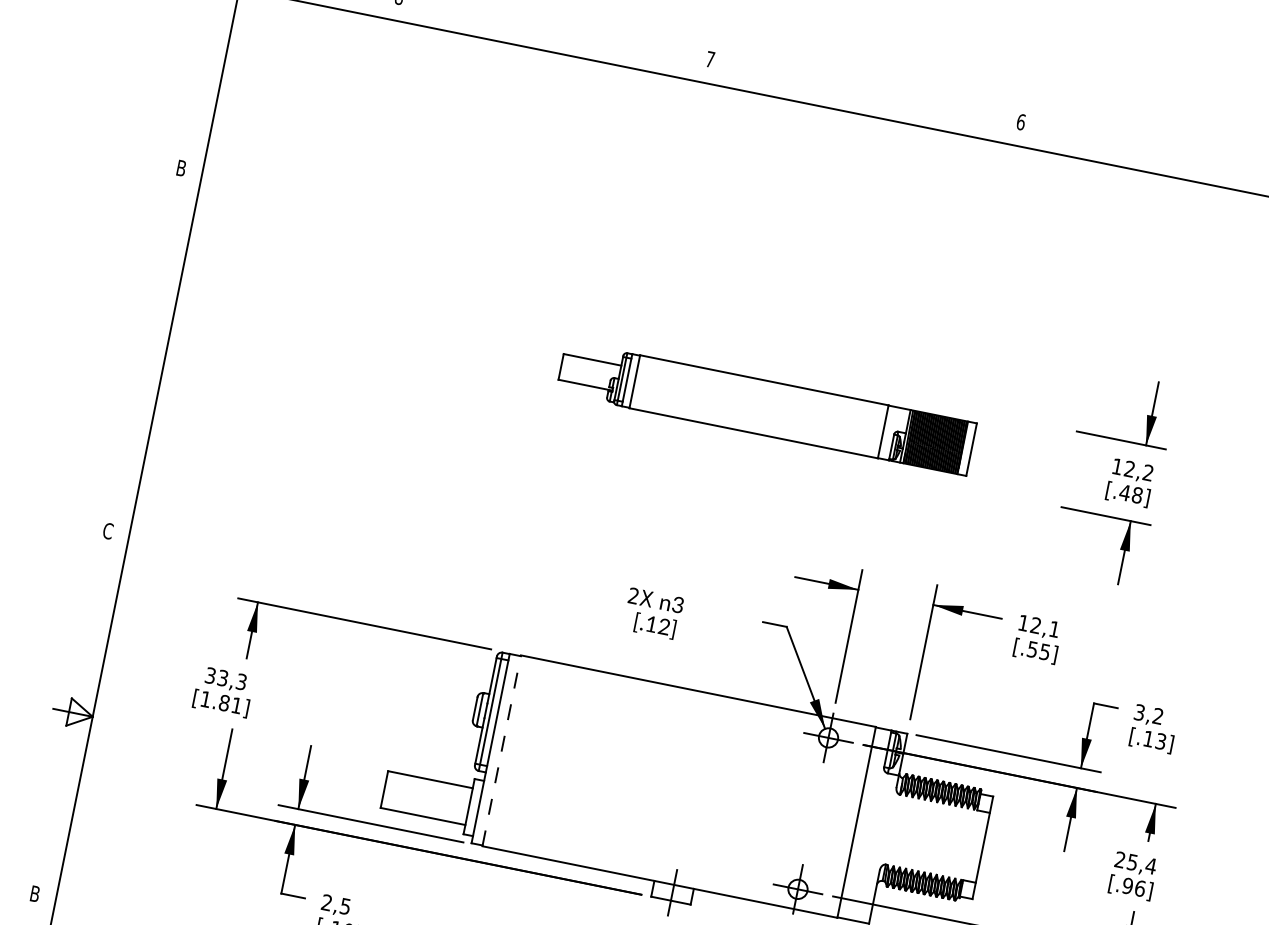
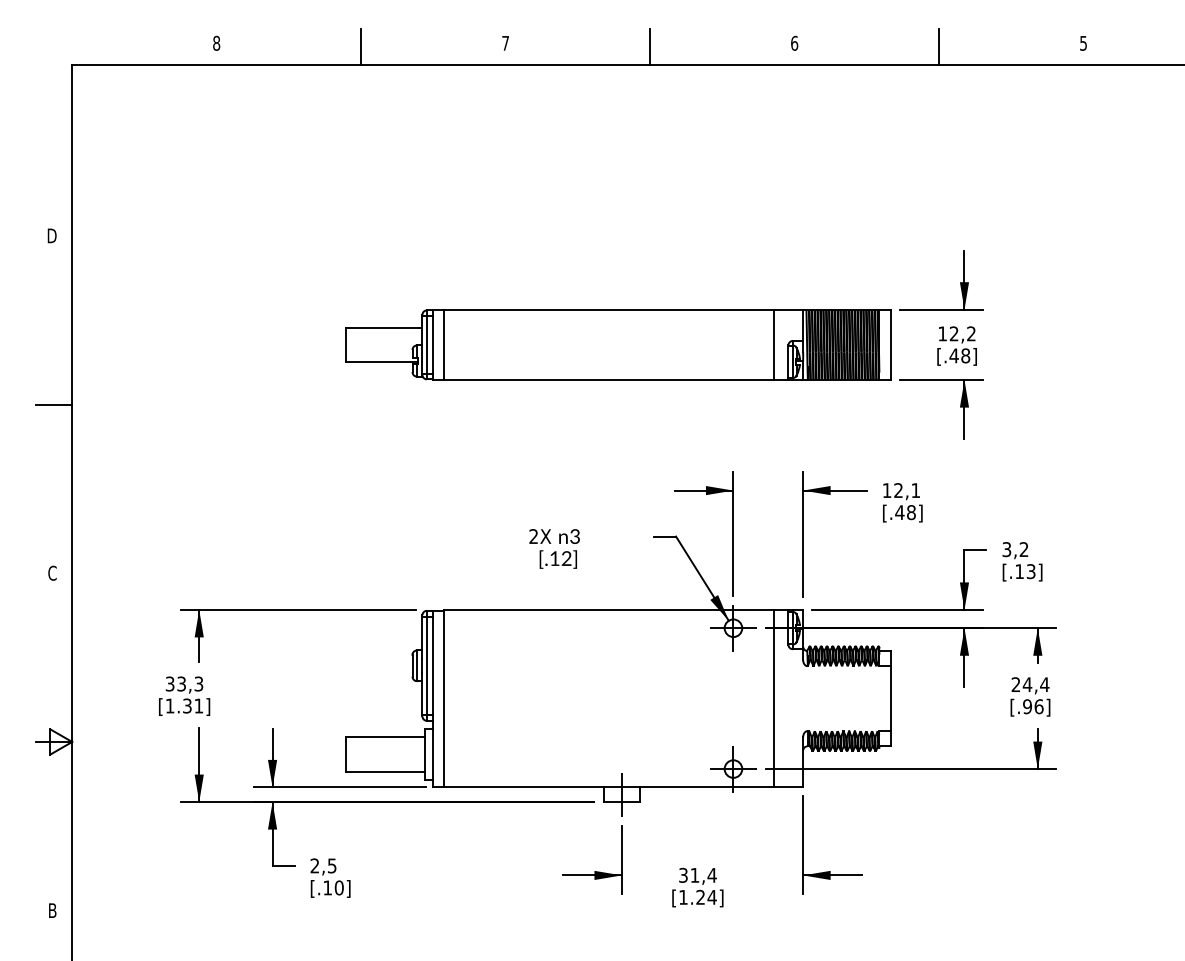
line: (554, 31) -> (361, 46), added
line: (865, 94) -> (650, 46), added
line: (1176, 156) -> (939, 46), added
text: (180, 167) -> (51, 235), B -> D
line: (145, 349) -> (53, 404), added
part: (766, 407) -> (618, 344), size x1.43
text: (1038, 650) -> (905, 512), [.55] -> [.48]
text: (224, 702) -> (187, 705), [1.81] -> [1.31]
line: (501, 750) -> (443, 698), dashed -> solid
text: (1132, 862) -> (1027, 684), 25,4 -> 24,4

